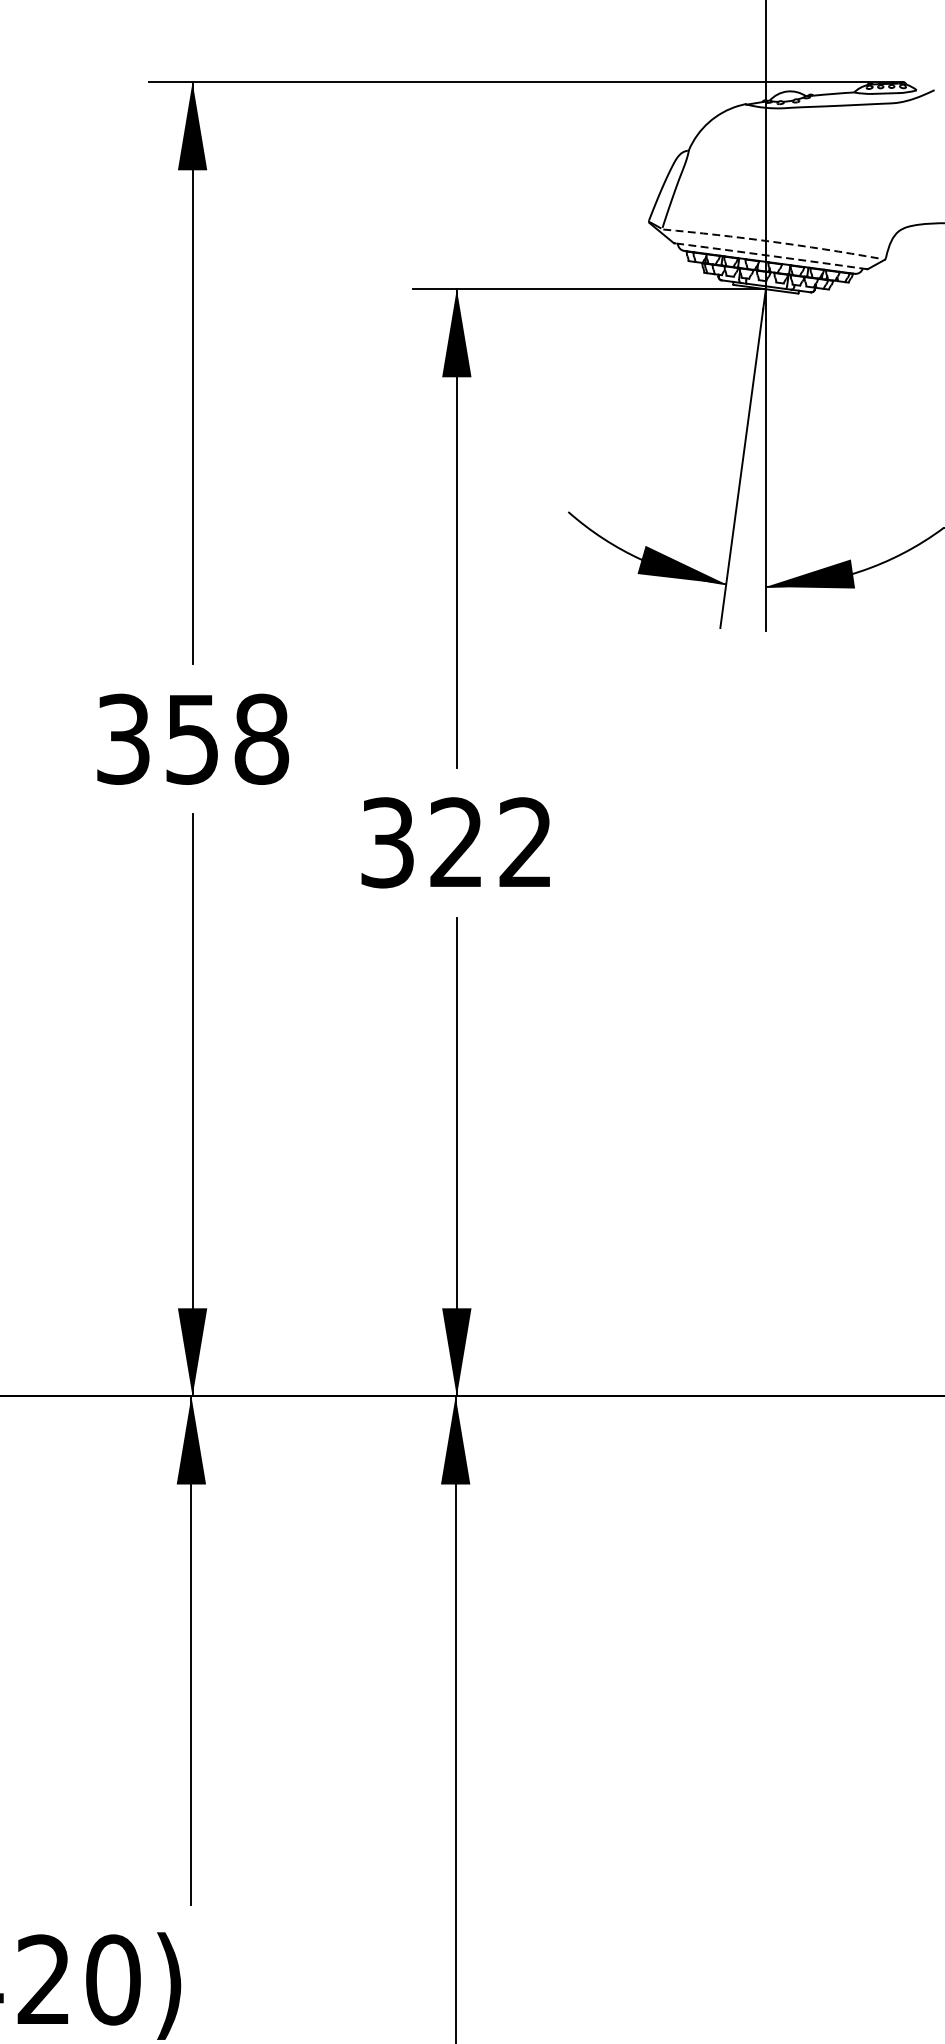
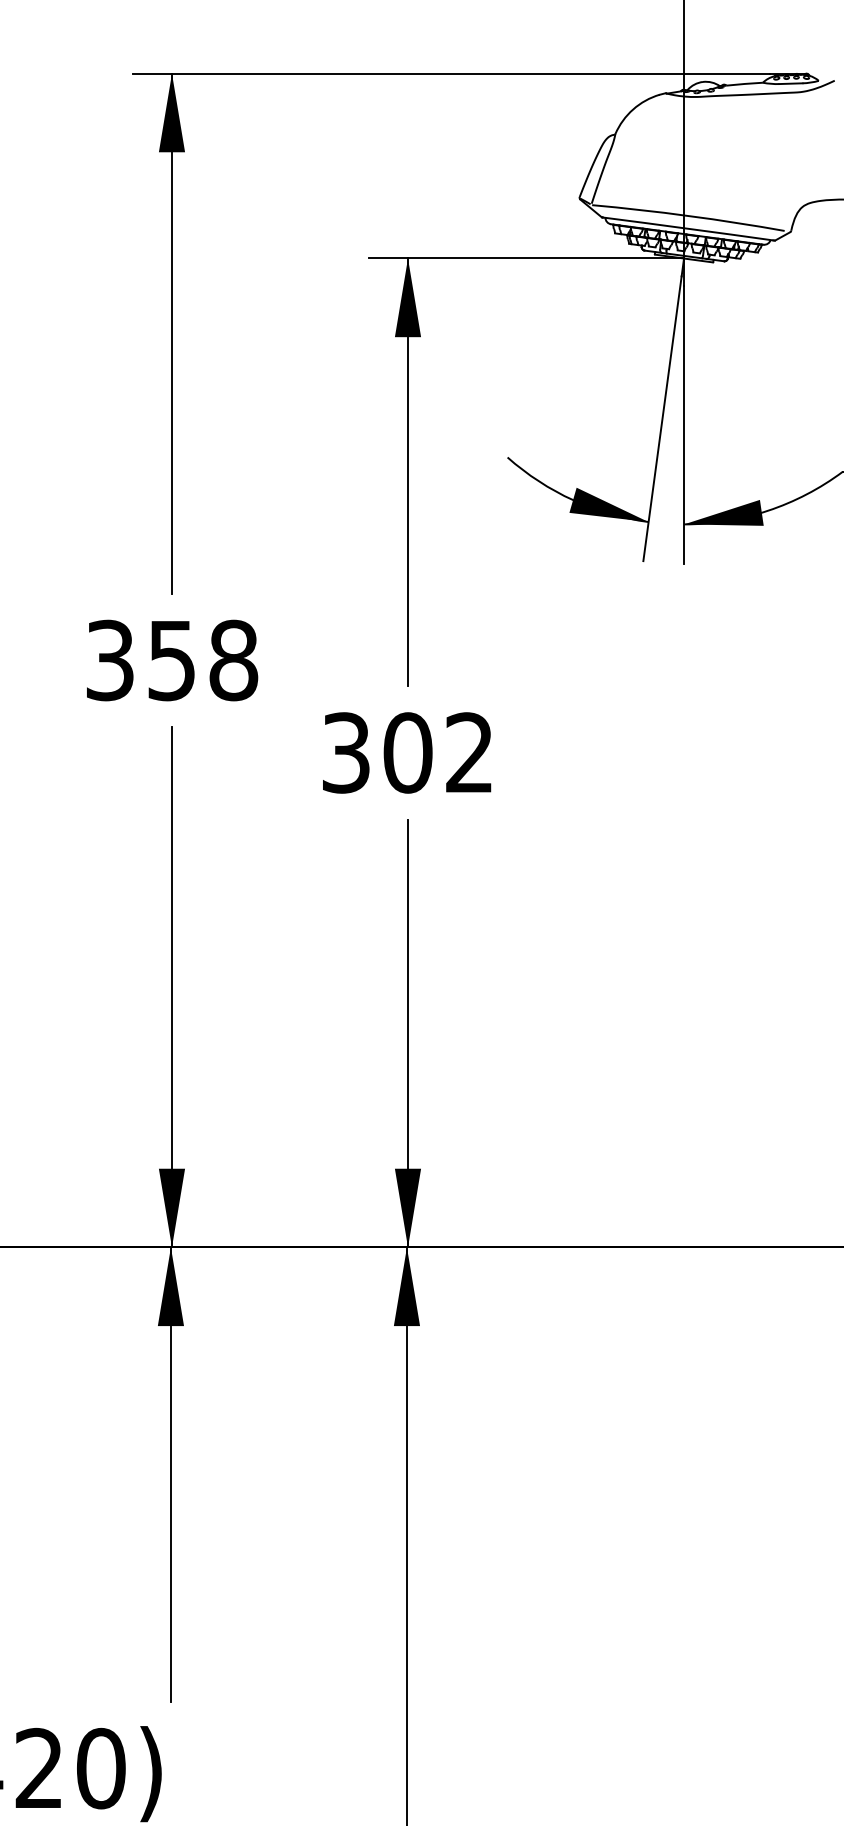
arc: (770, 241) -> (688, 215), dashed -> solid
arc: (770, 255) -> (688, 228), dashed -> solid
text: (456, 842) -> (407, 752), 322 -> 302

